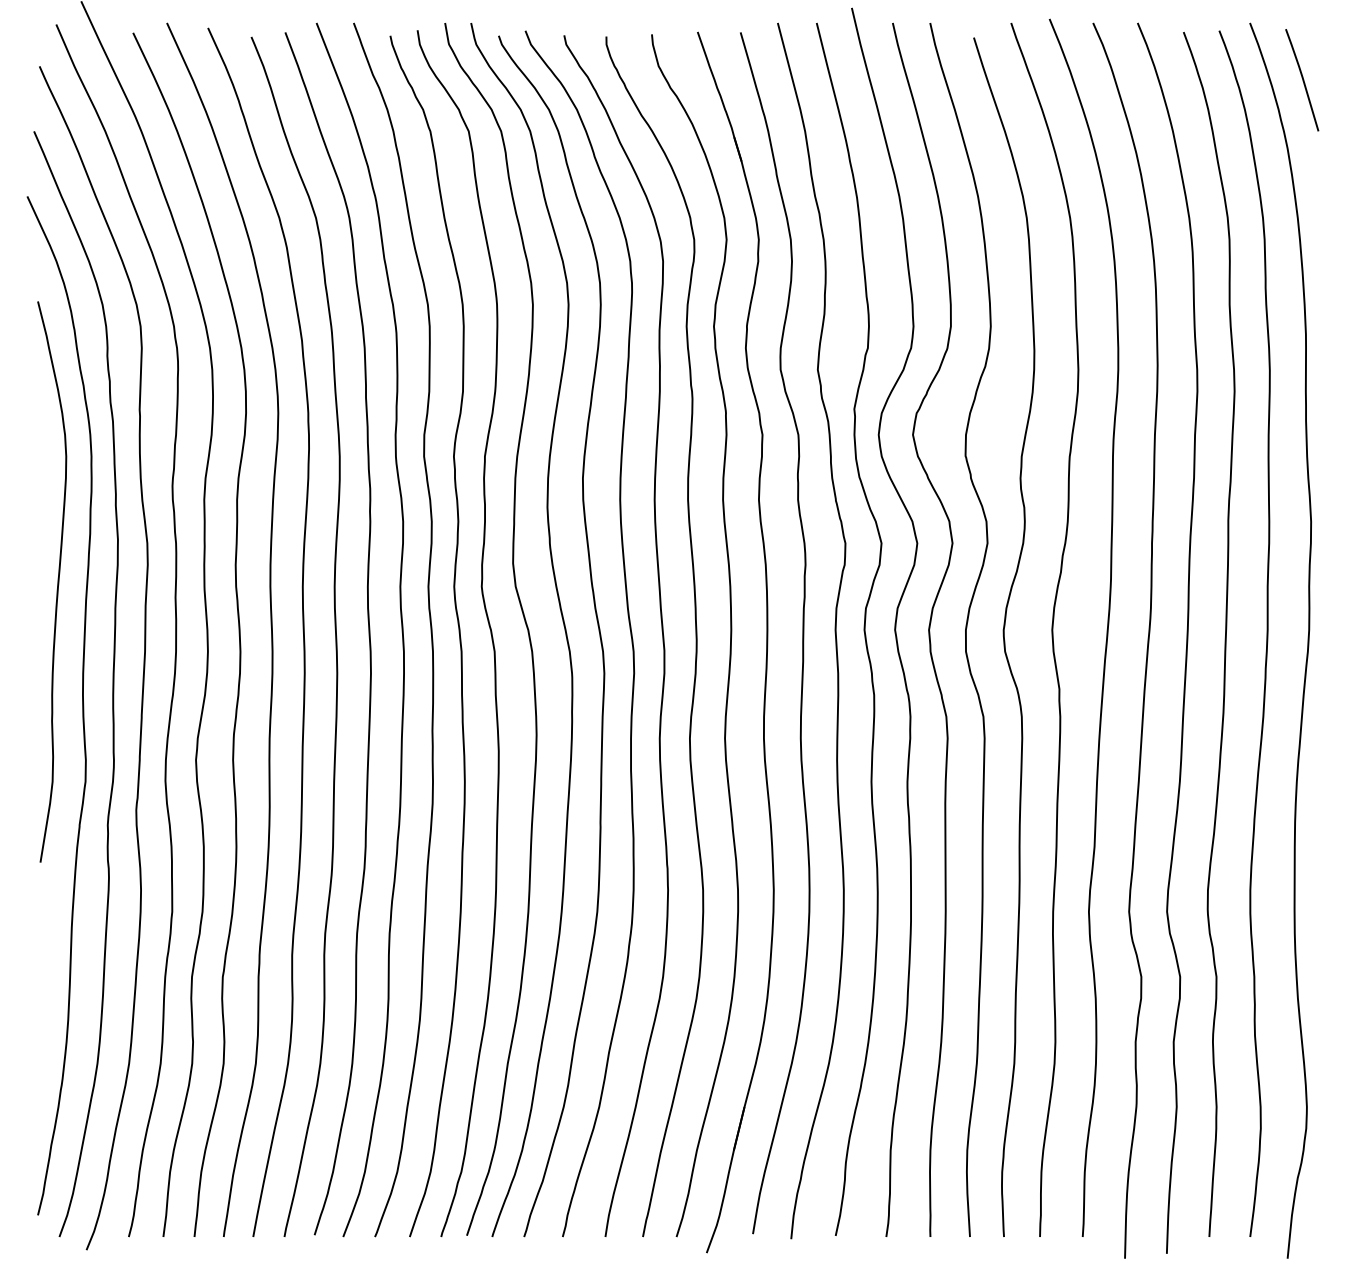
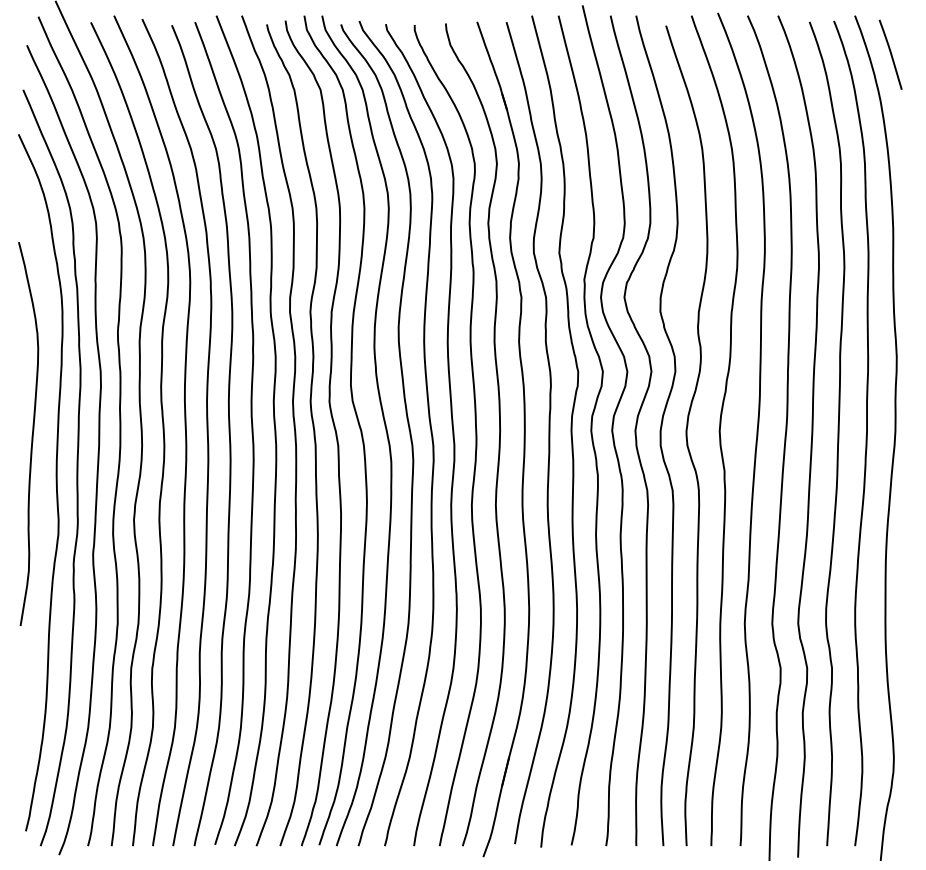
curve: (56, 584) -> (31, 435), moved

